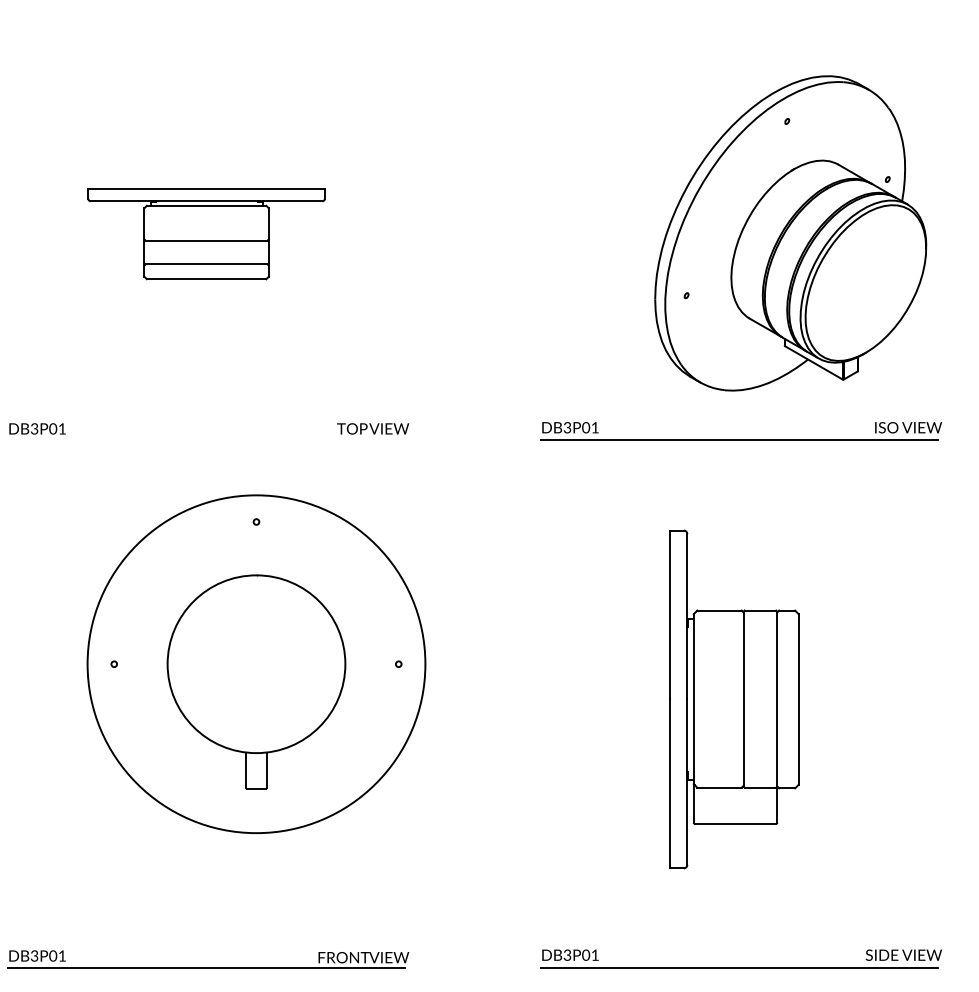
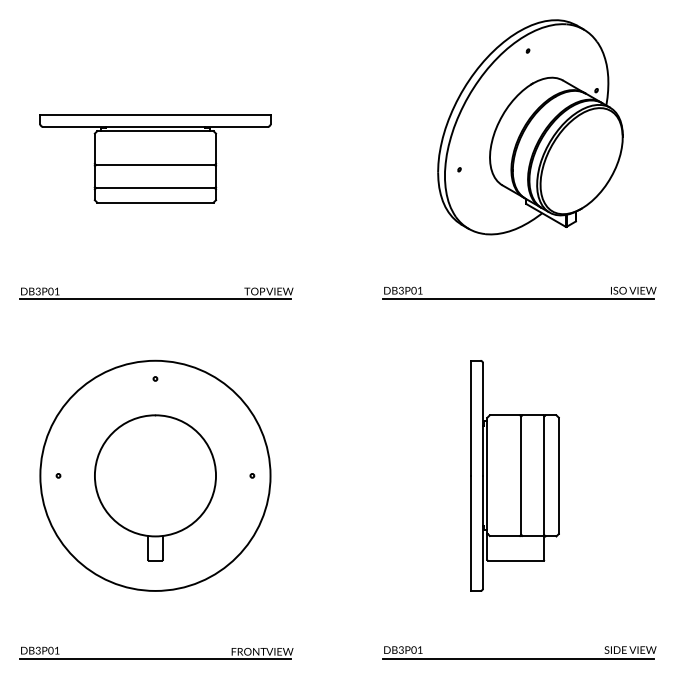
part: (206, 233) -> (155, 158), size x1.43
part: (790, 233) -> (530, 127), moved
line: (206, 440) -> (155, 299), added
part: (256, 663) -> (155, 475), moved

